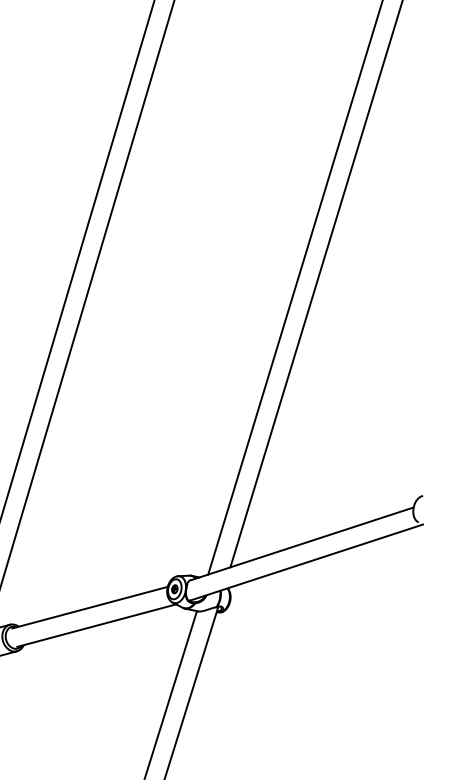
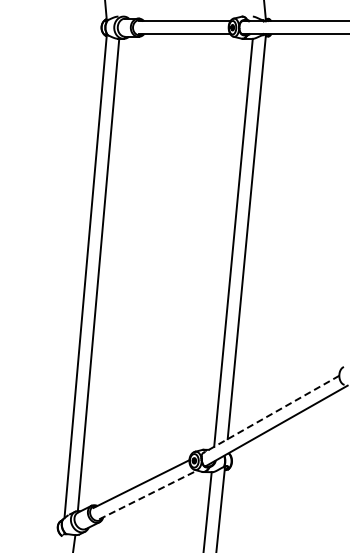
line: (302, 544) -> (271, 414), solid -> dashed
line: (97, 625) -> (148, 494), solid -> dashed

